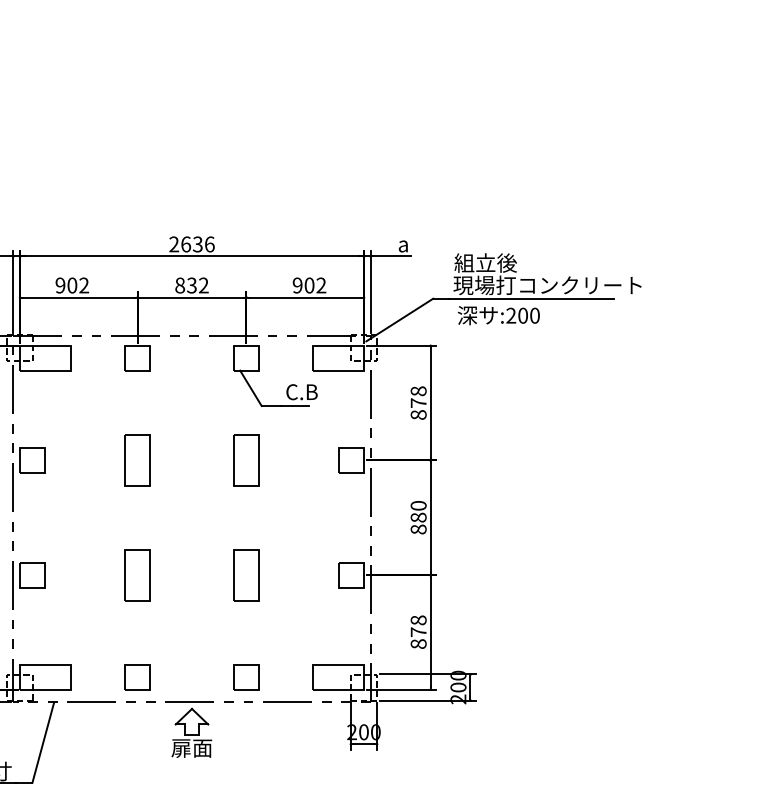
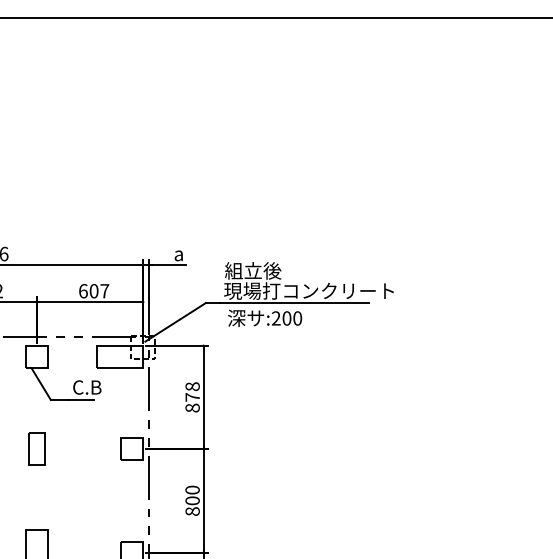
text: (309, 285) -> (94, 291), 902 -> 607
part: (246, 460) -> (37, 449), size x0.7
text: (418, 517) -> (192, 500), 880 -> 800

